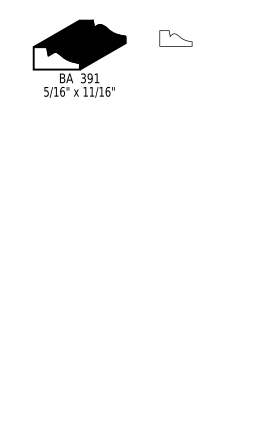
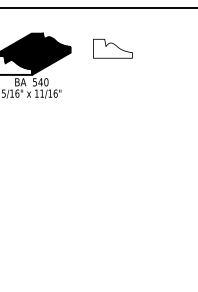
part: (175, 38) -> (112, 48), size x1.43
text: (90, 78) -> (40, 82), 391 -> 540

